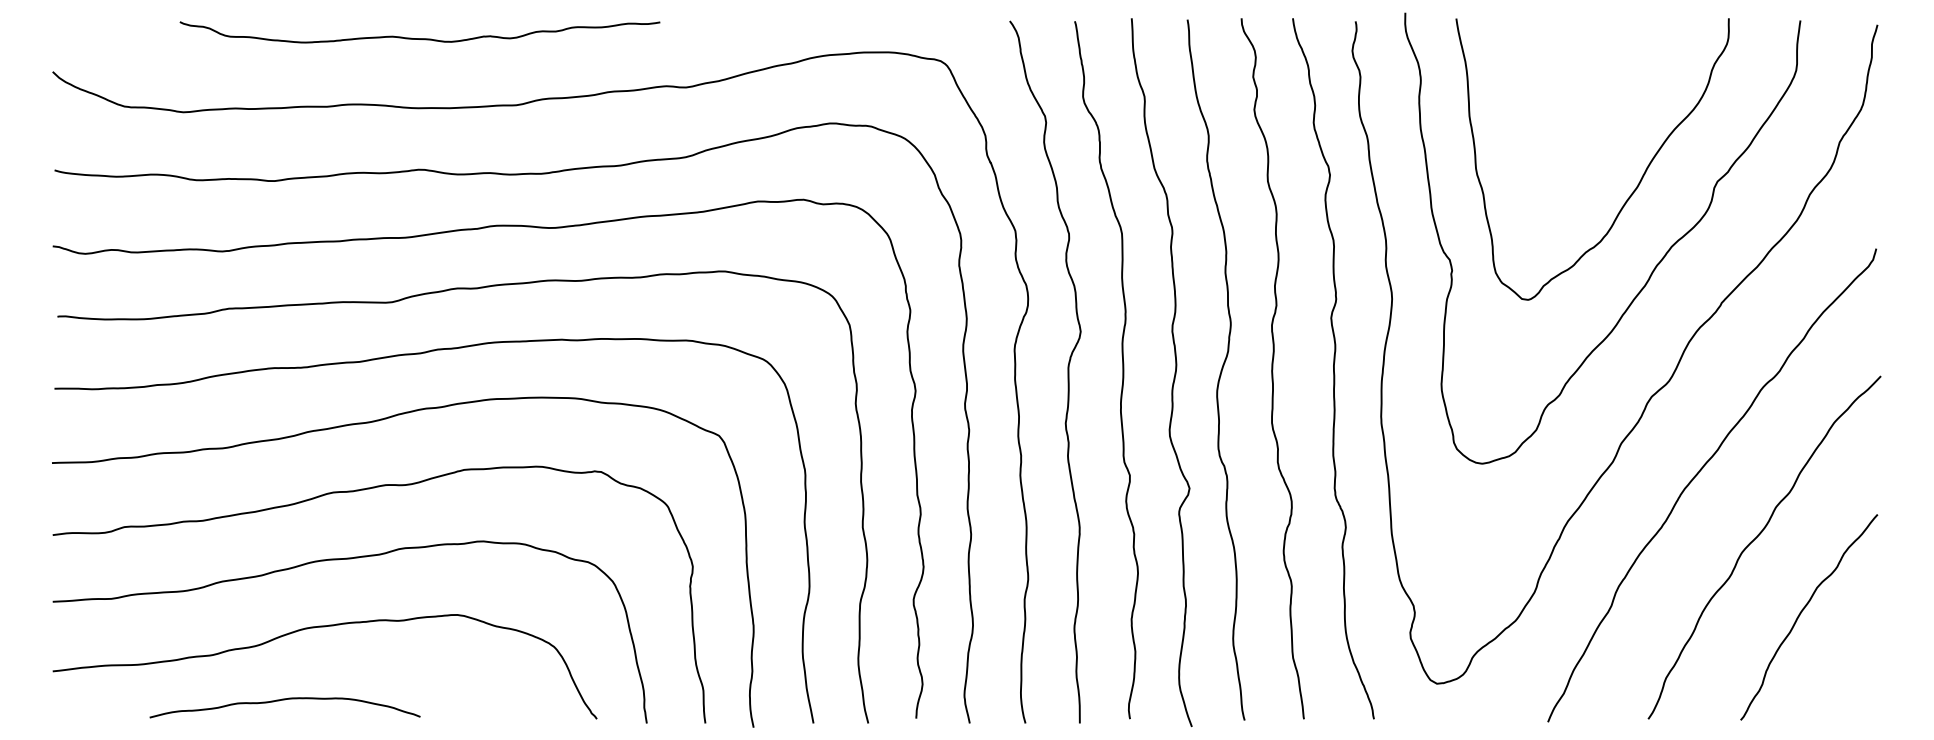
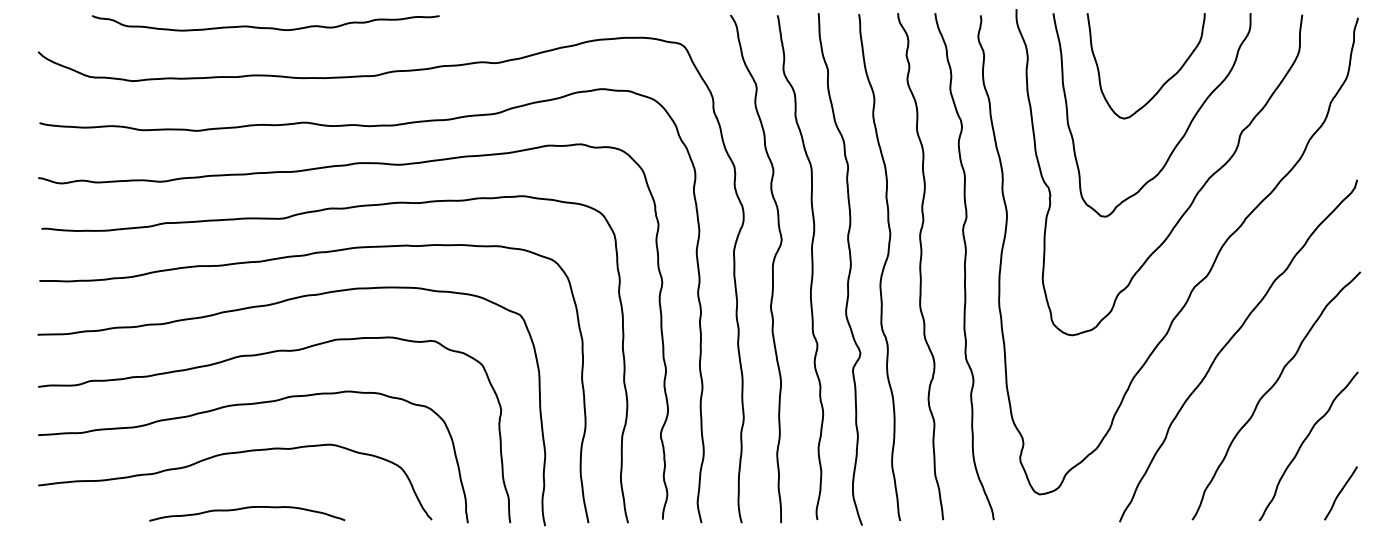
curve: (419, 38) -> (265, 27), moved
curve: (1608, 115) -> (1163, 83), added
curve: (1853, 682) -> (1340, 493), added
curve: (285, 700) -> (247, 508), moved

